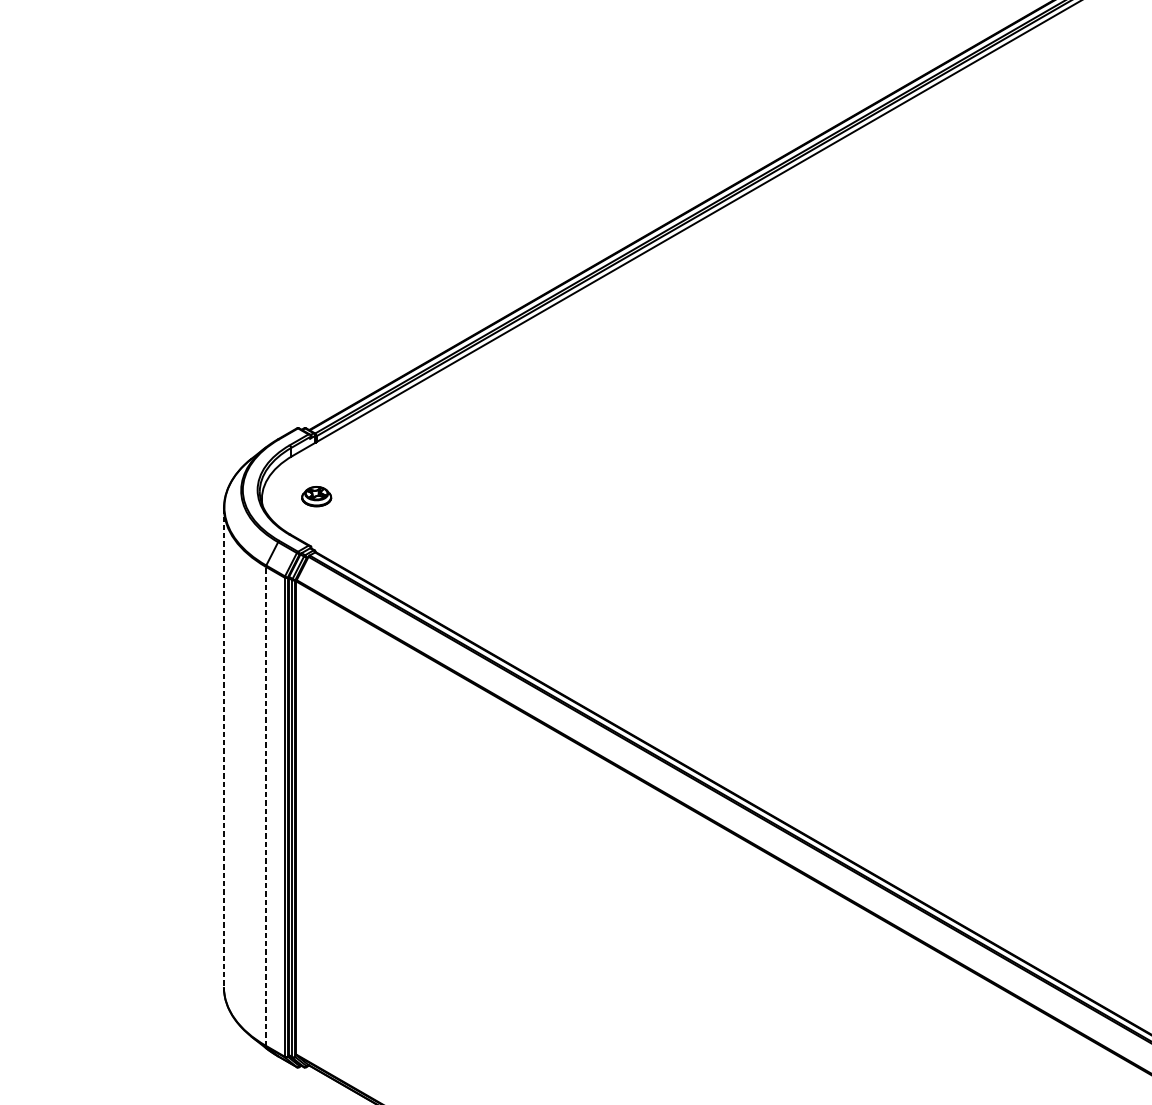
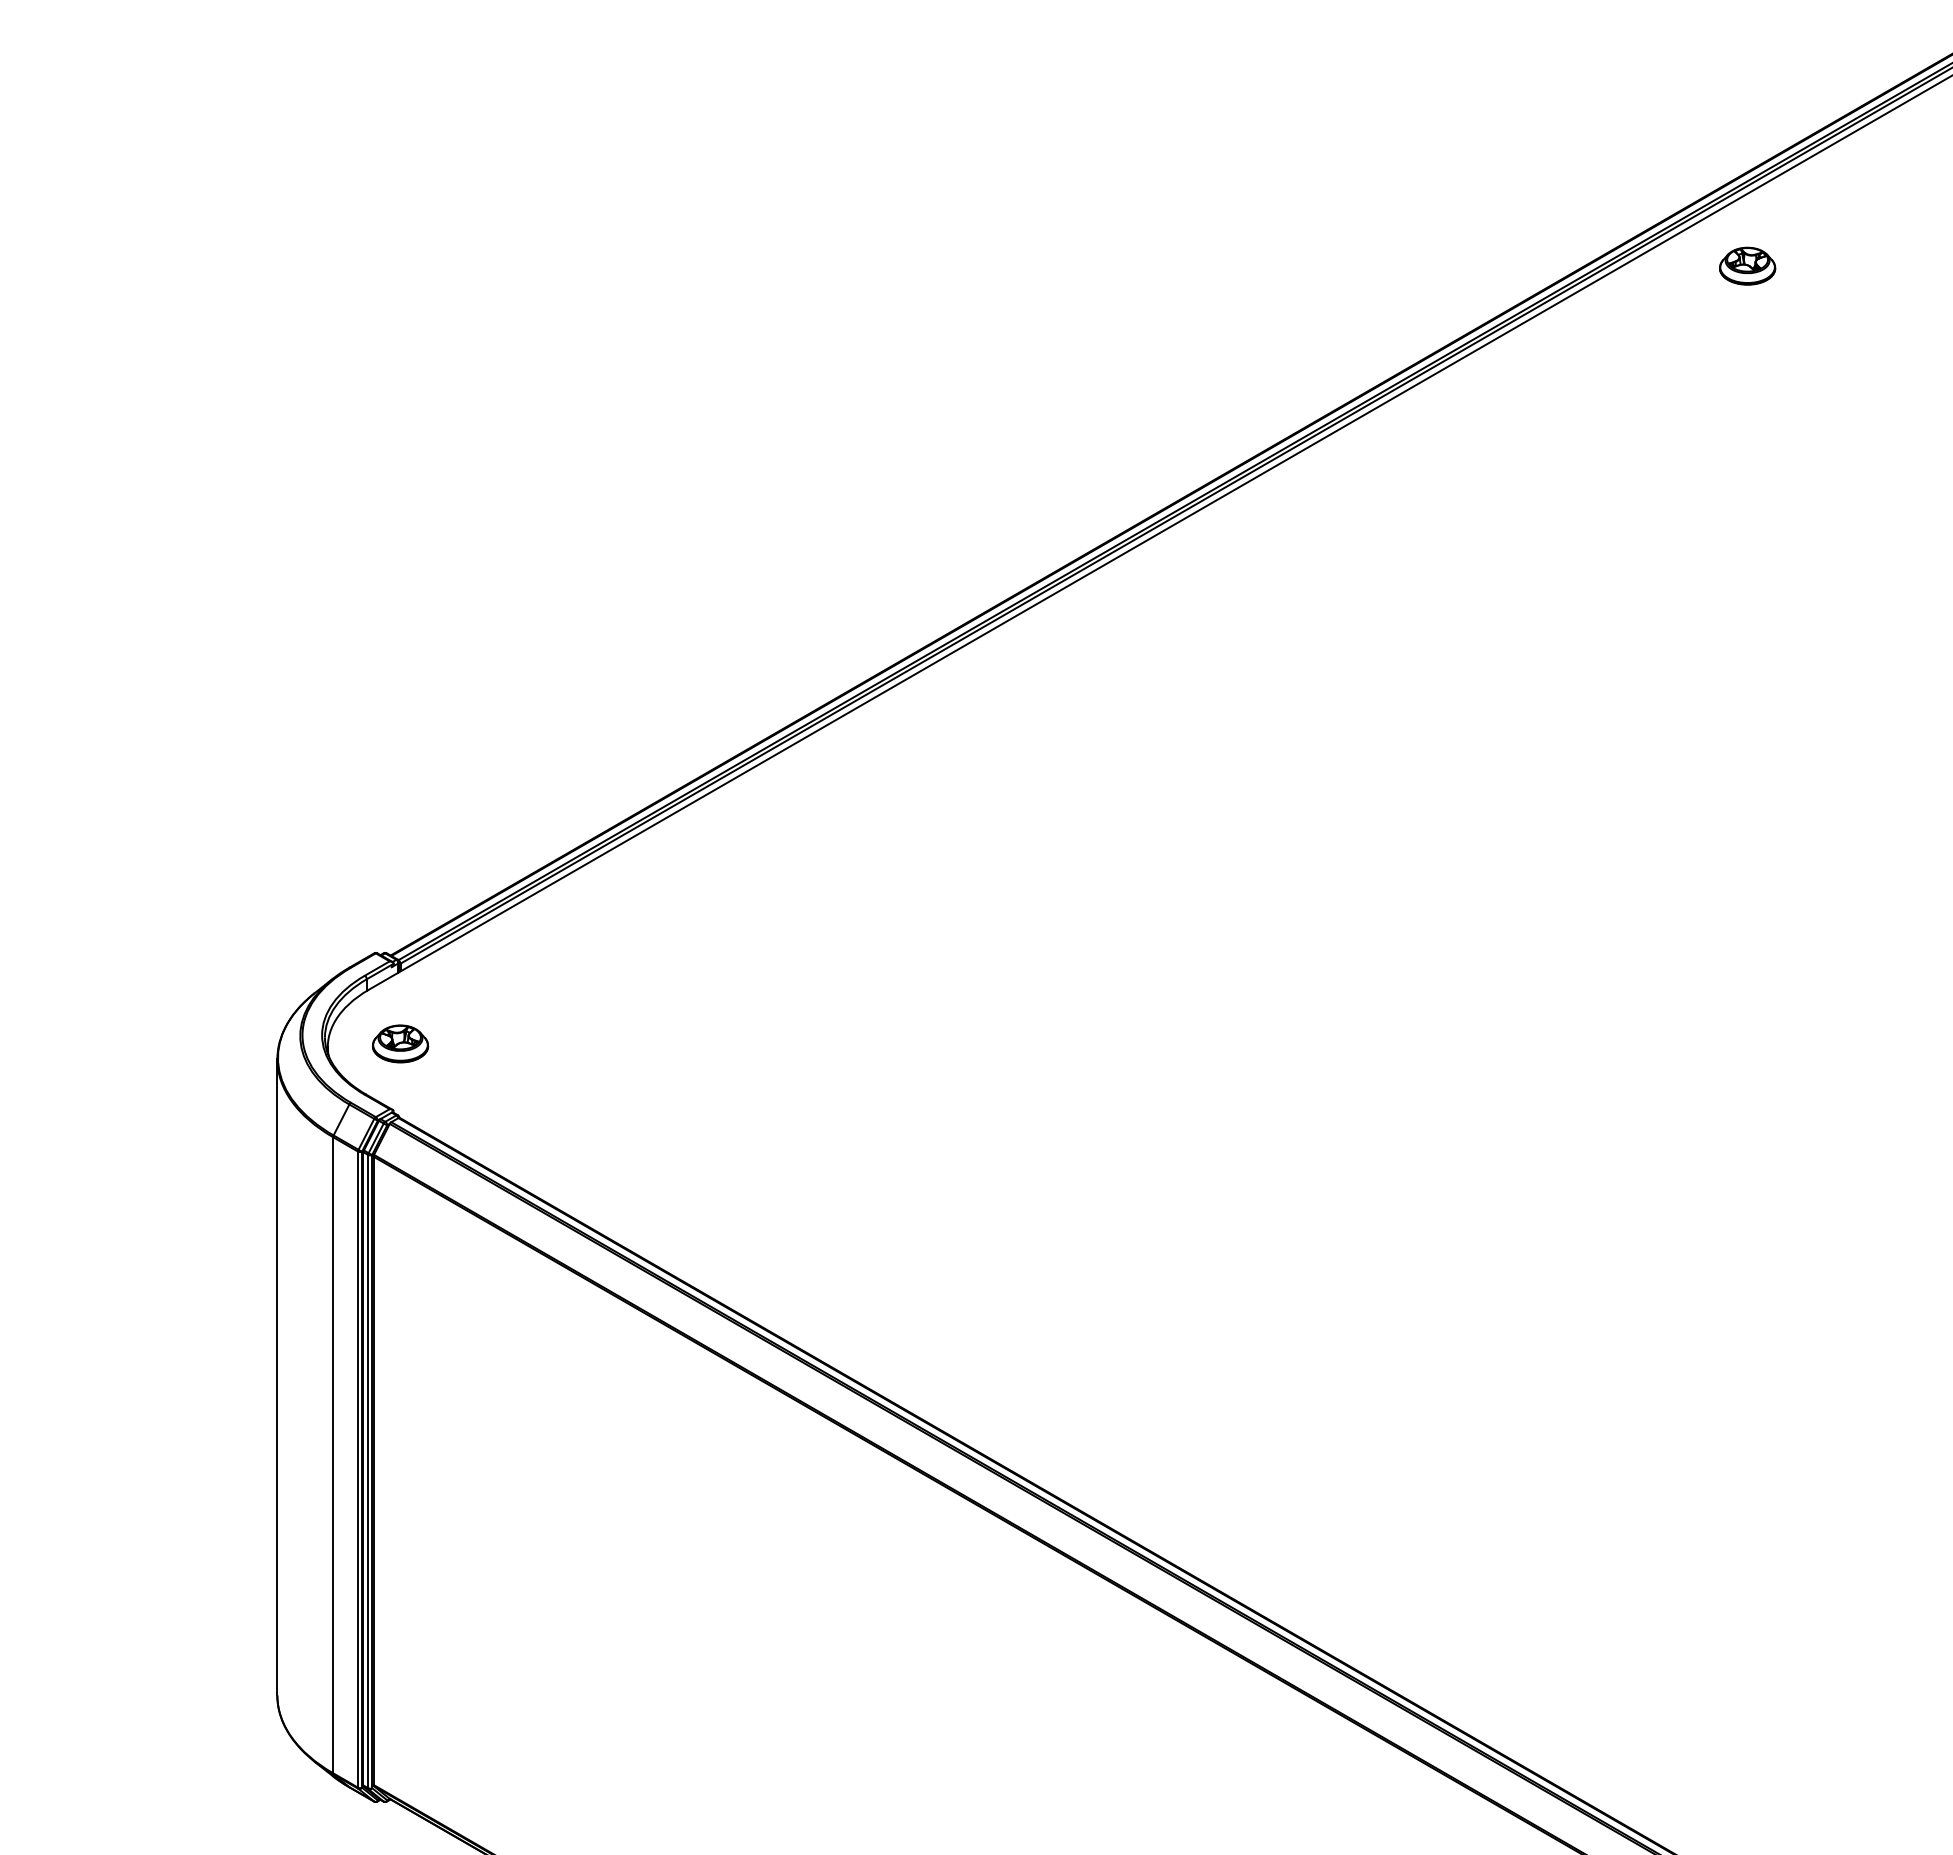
part: (316, 496) -> (400, 1043), size x1.43
line: (224, 747) -> (277, 1377), dashed -> solid
line: (266, 805) -> (333, 1454), dashed -> solid

